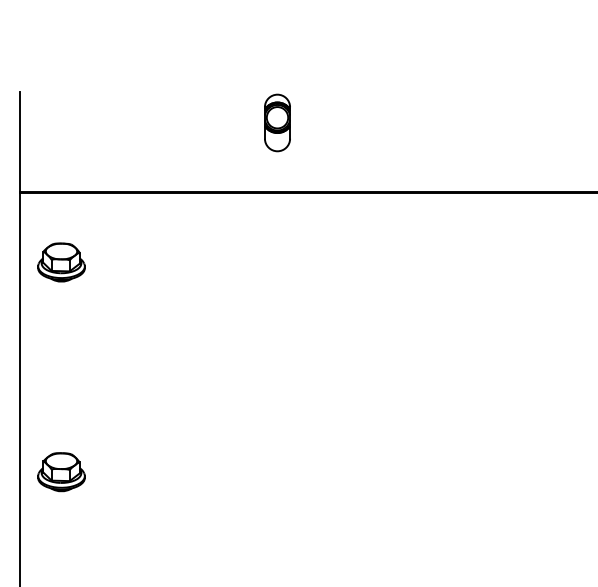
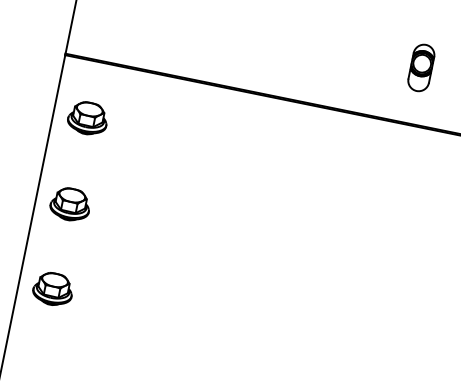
part: (277, 122) -> (421, 67), moved
part: (61, 368) -> (70, 204), added

